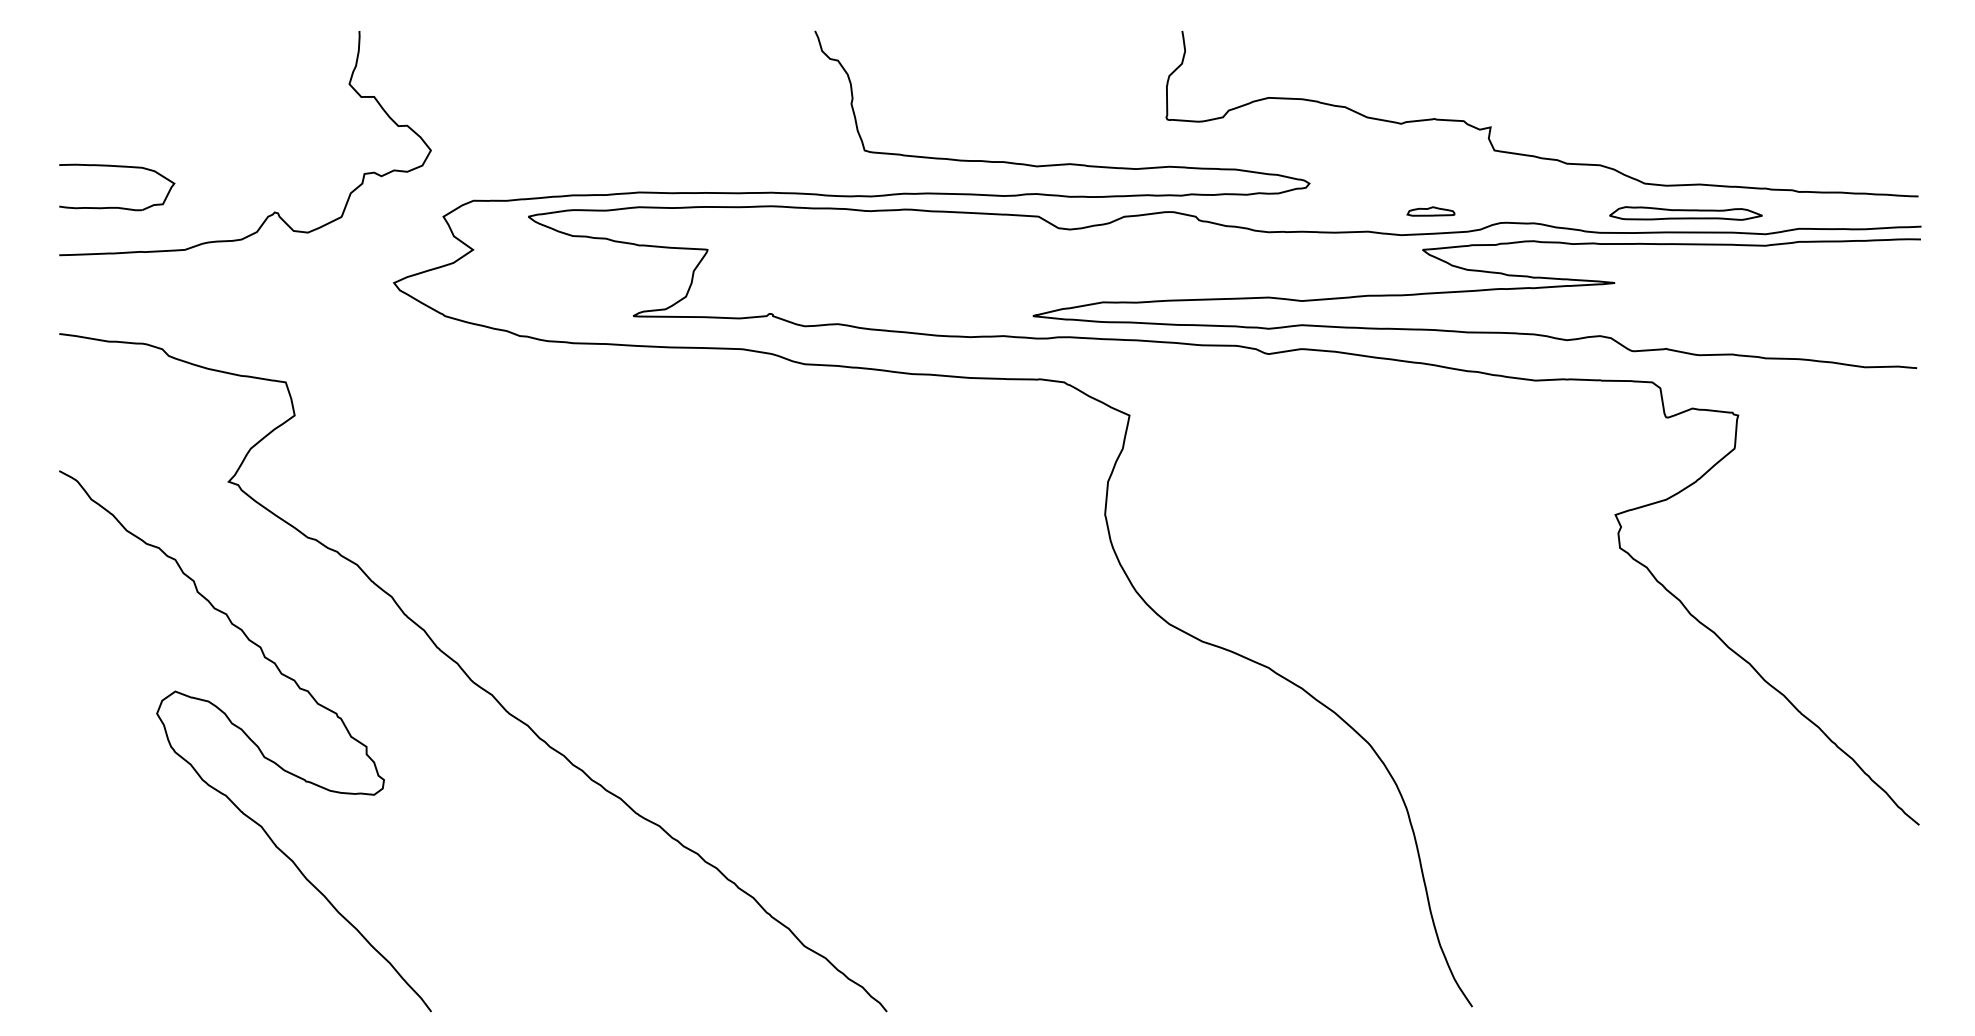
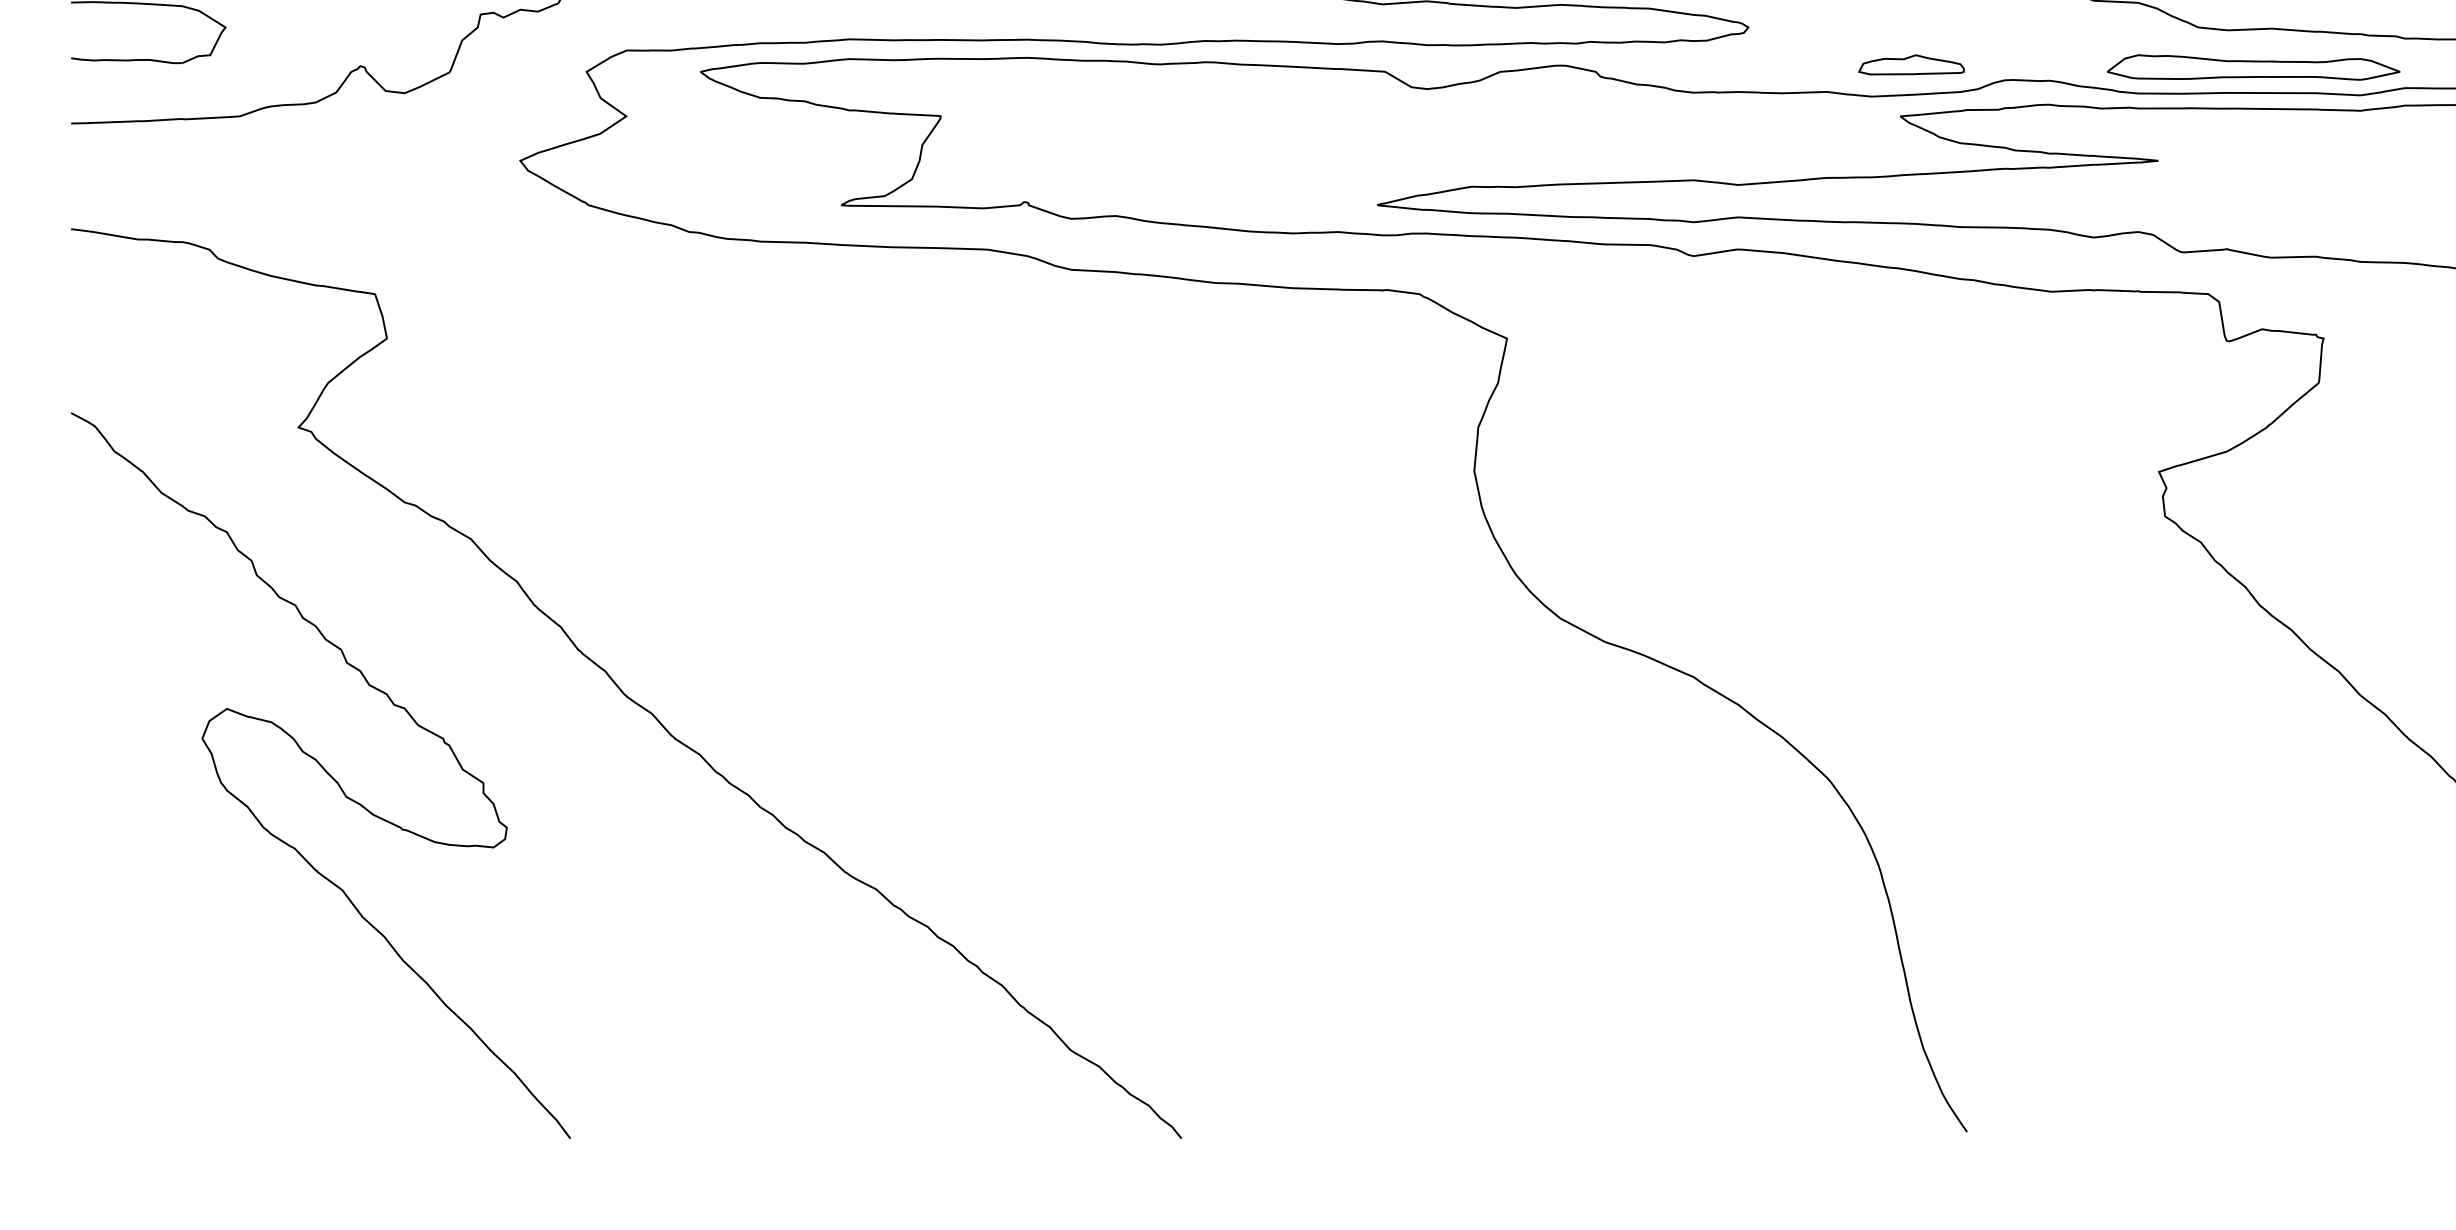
part: (1430, 211) -> (1910, 64), size x1.67
part: (1685, 213) -> (2252, 67), size x1.43

